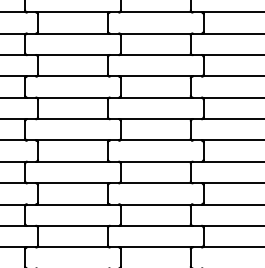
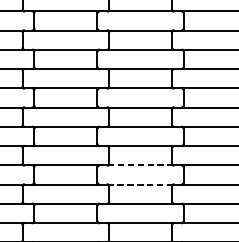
line: (155, 183) -> (140, 165), solid -> dashed
line: (155, 204) -> (140, 184), solid -> dashed

